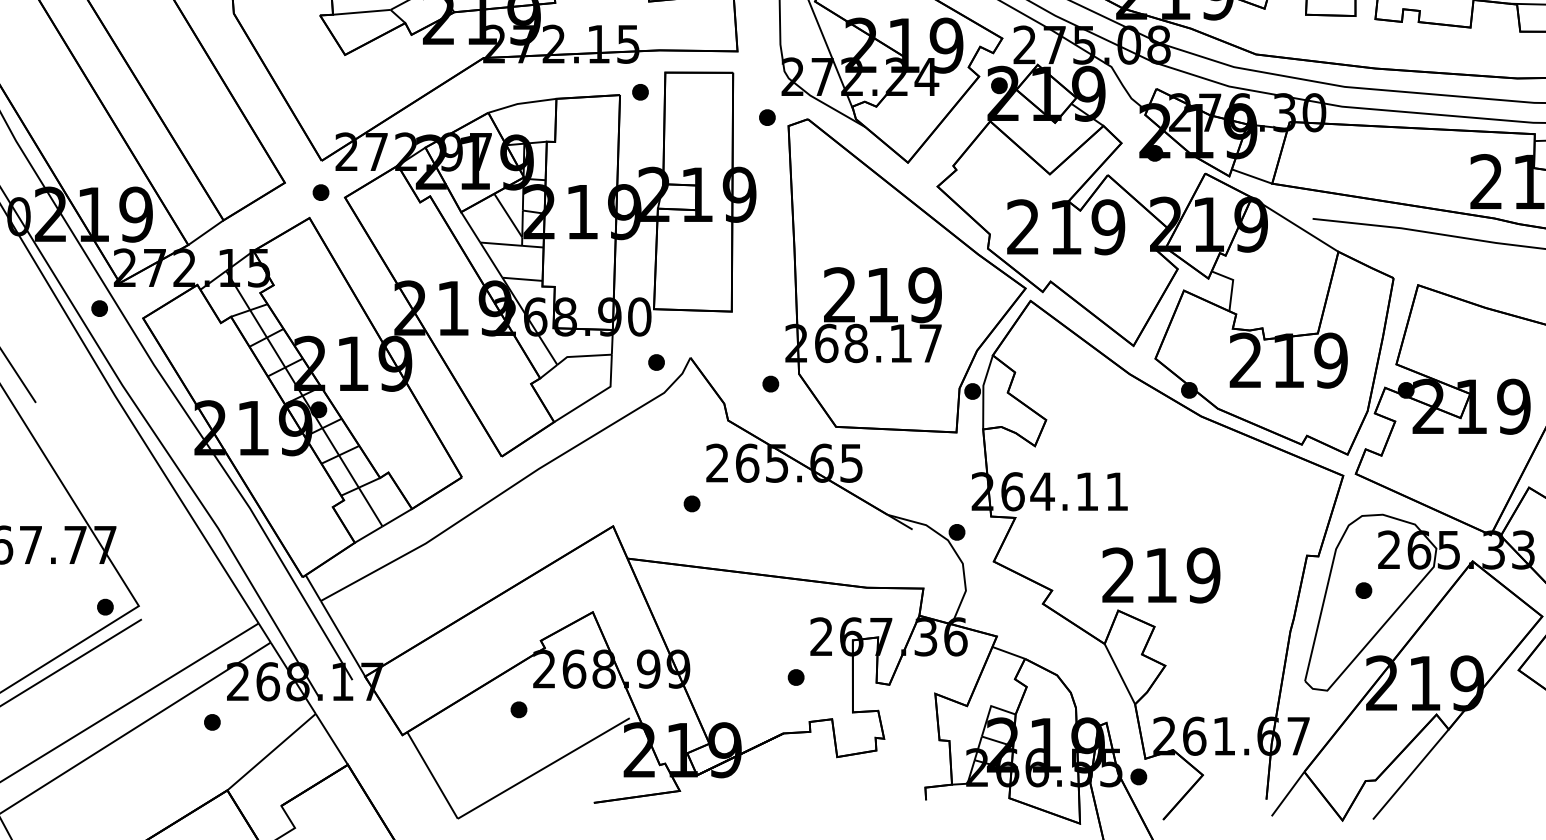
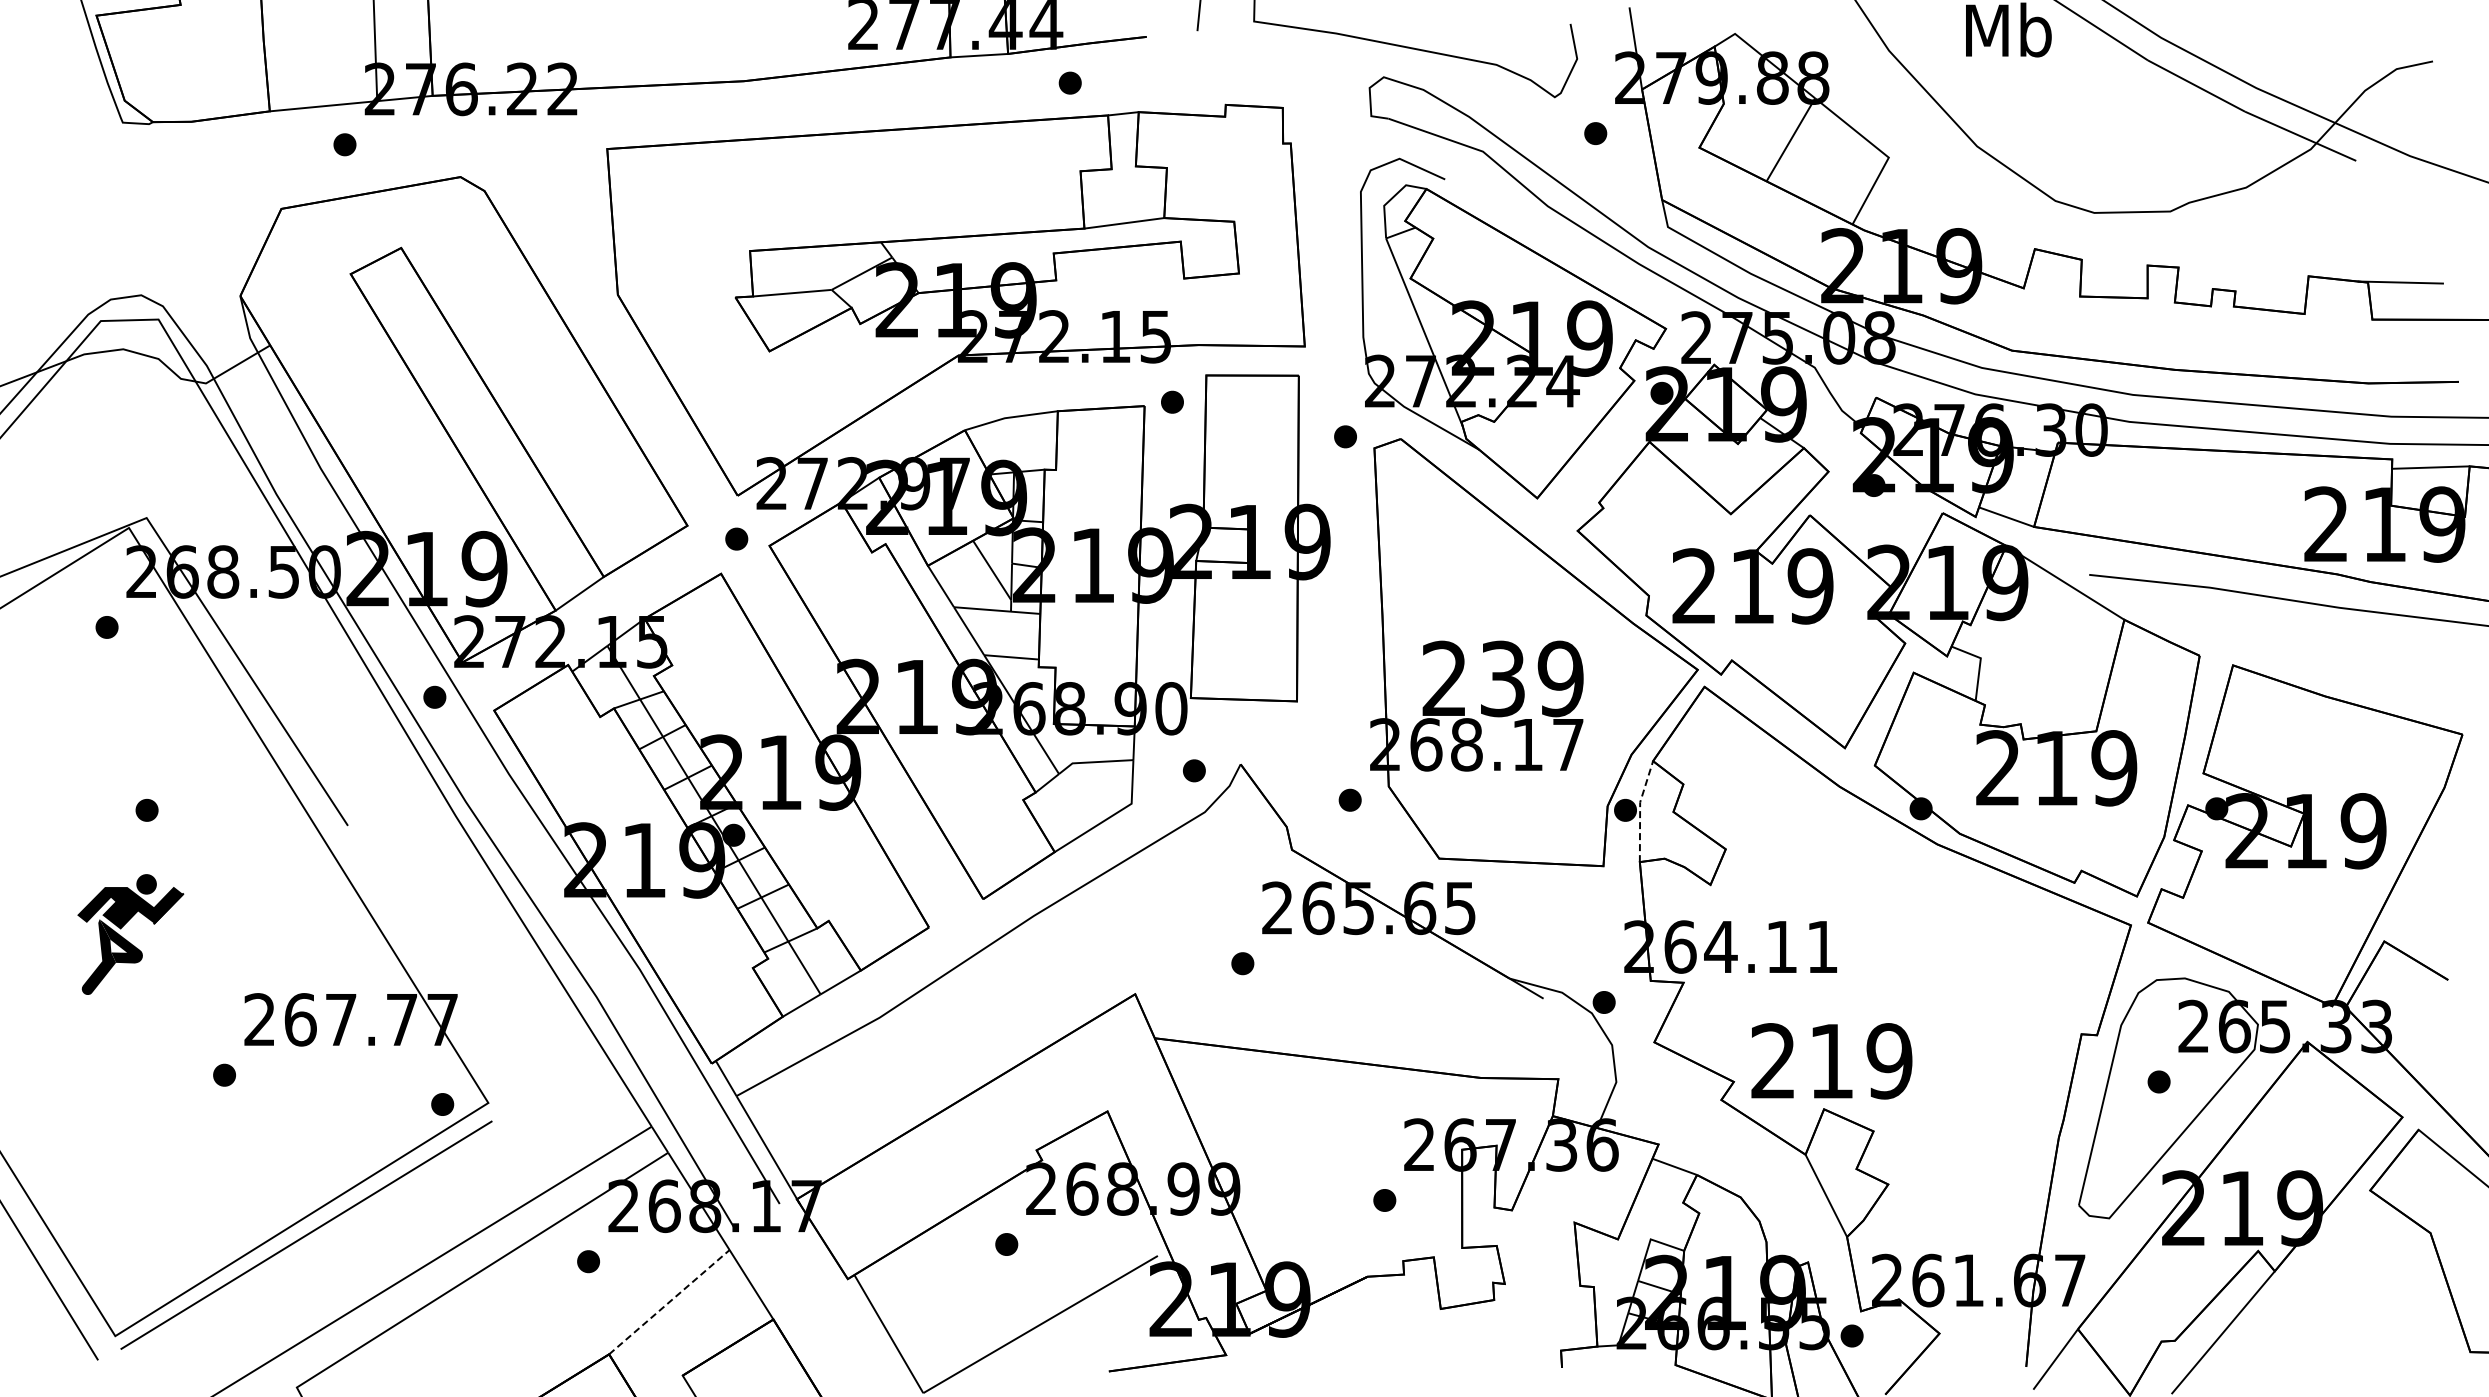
text: (882, 294) -> (1502, 678), 219 -> 239
line: (983, 390) -> (1640, 809), solid -> dashed
text: (1161, 575) -> (1831, 1061), moved
line: (271, 752) -> (669, 1302), solid -> dashed

